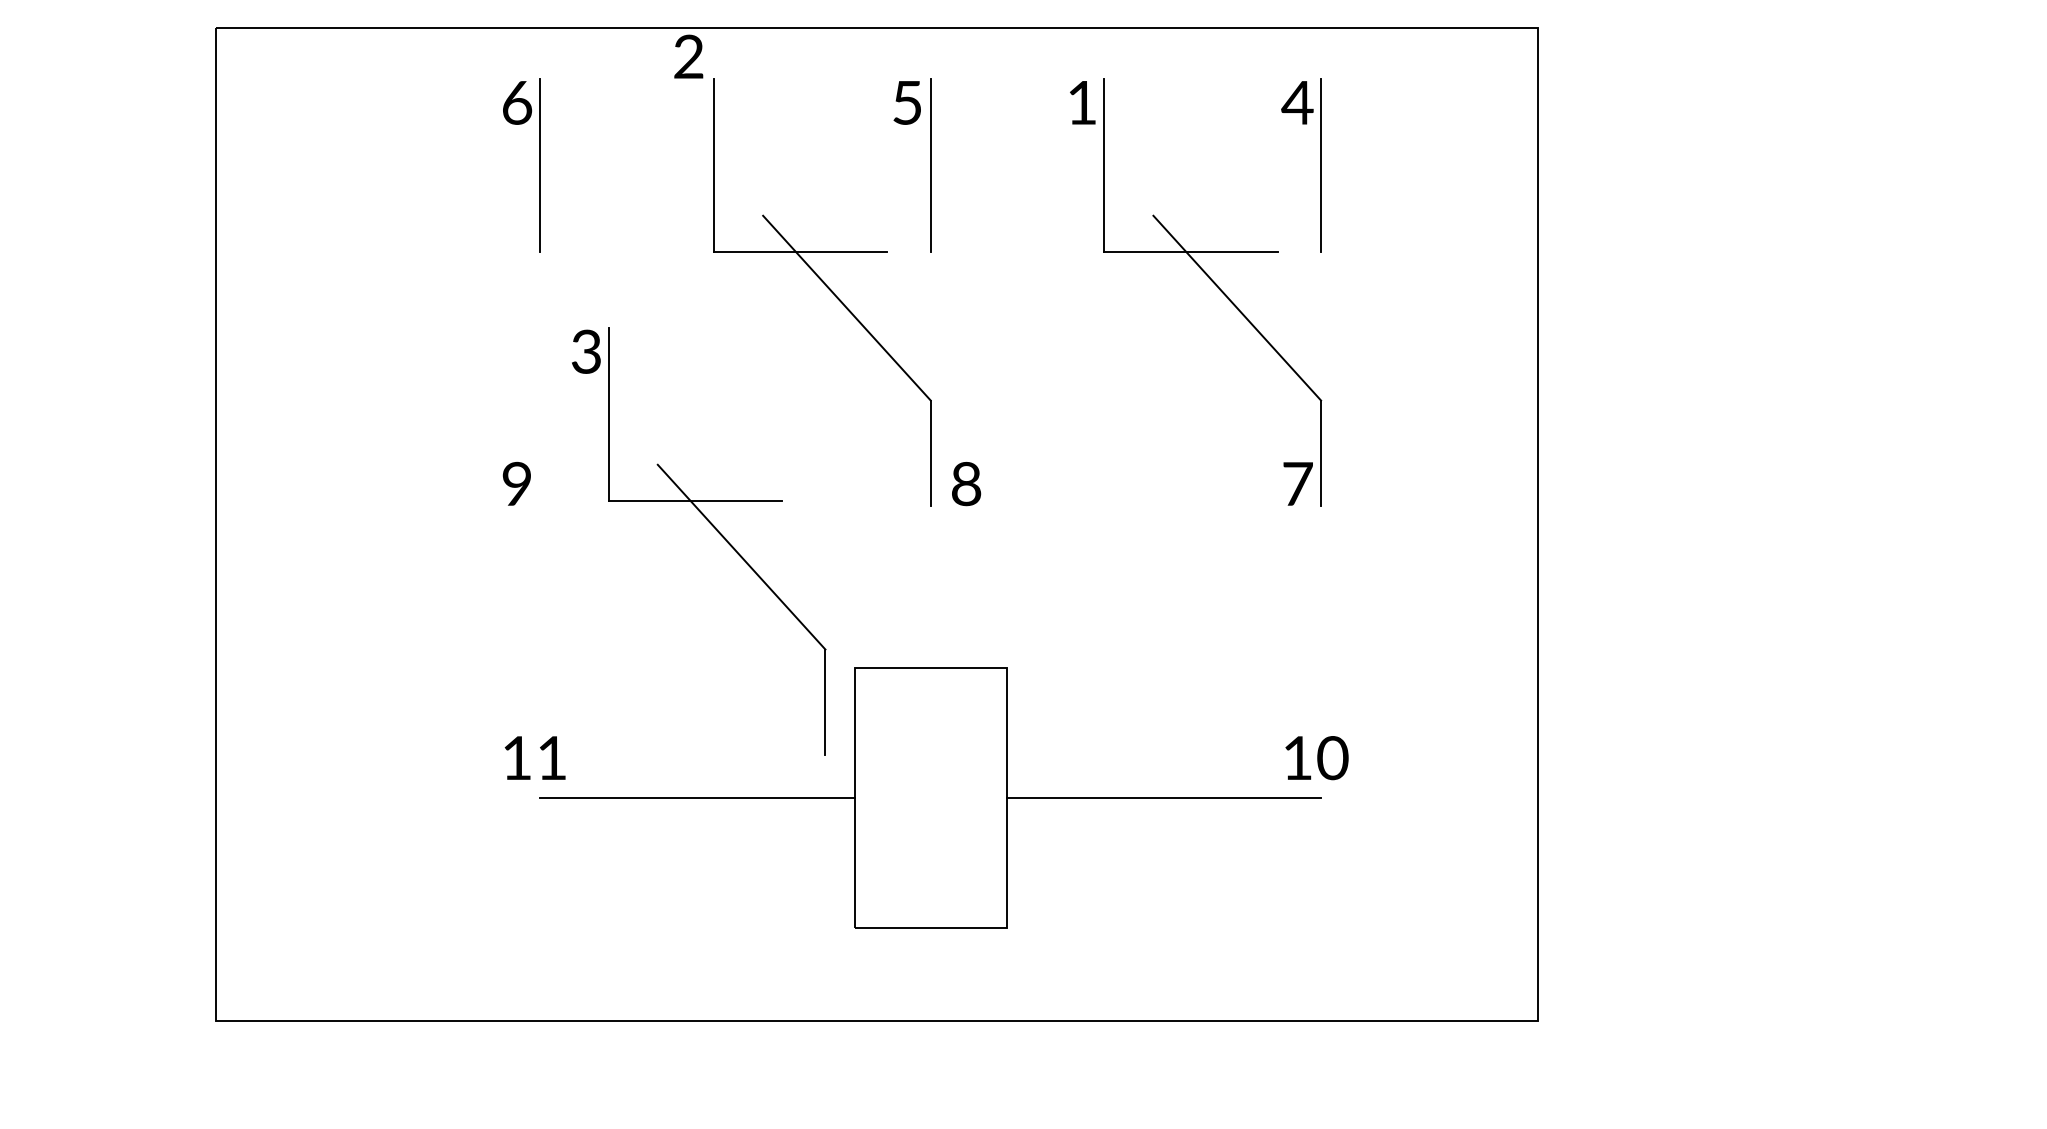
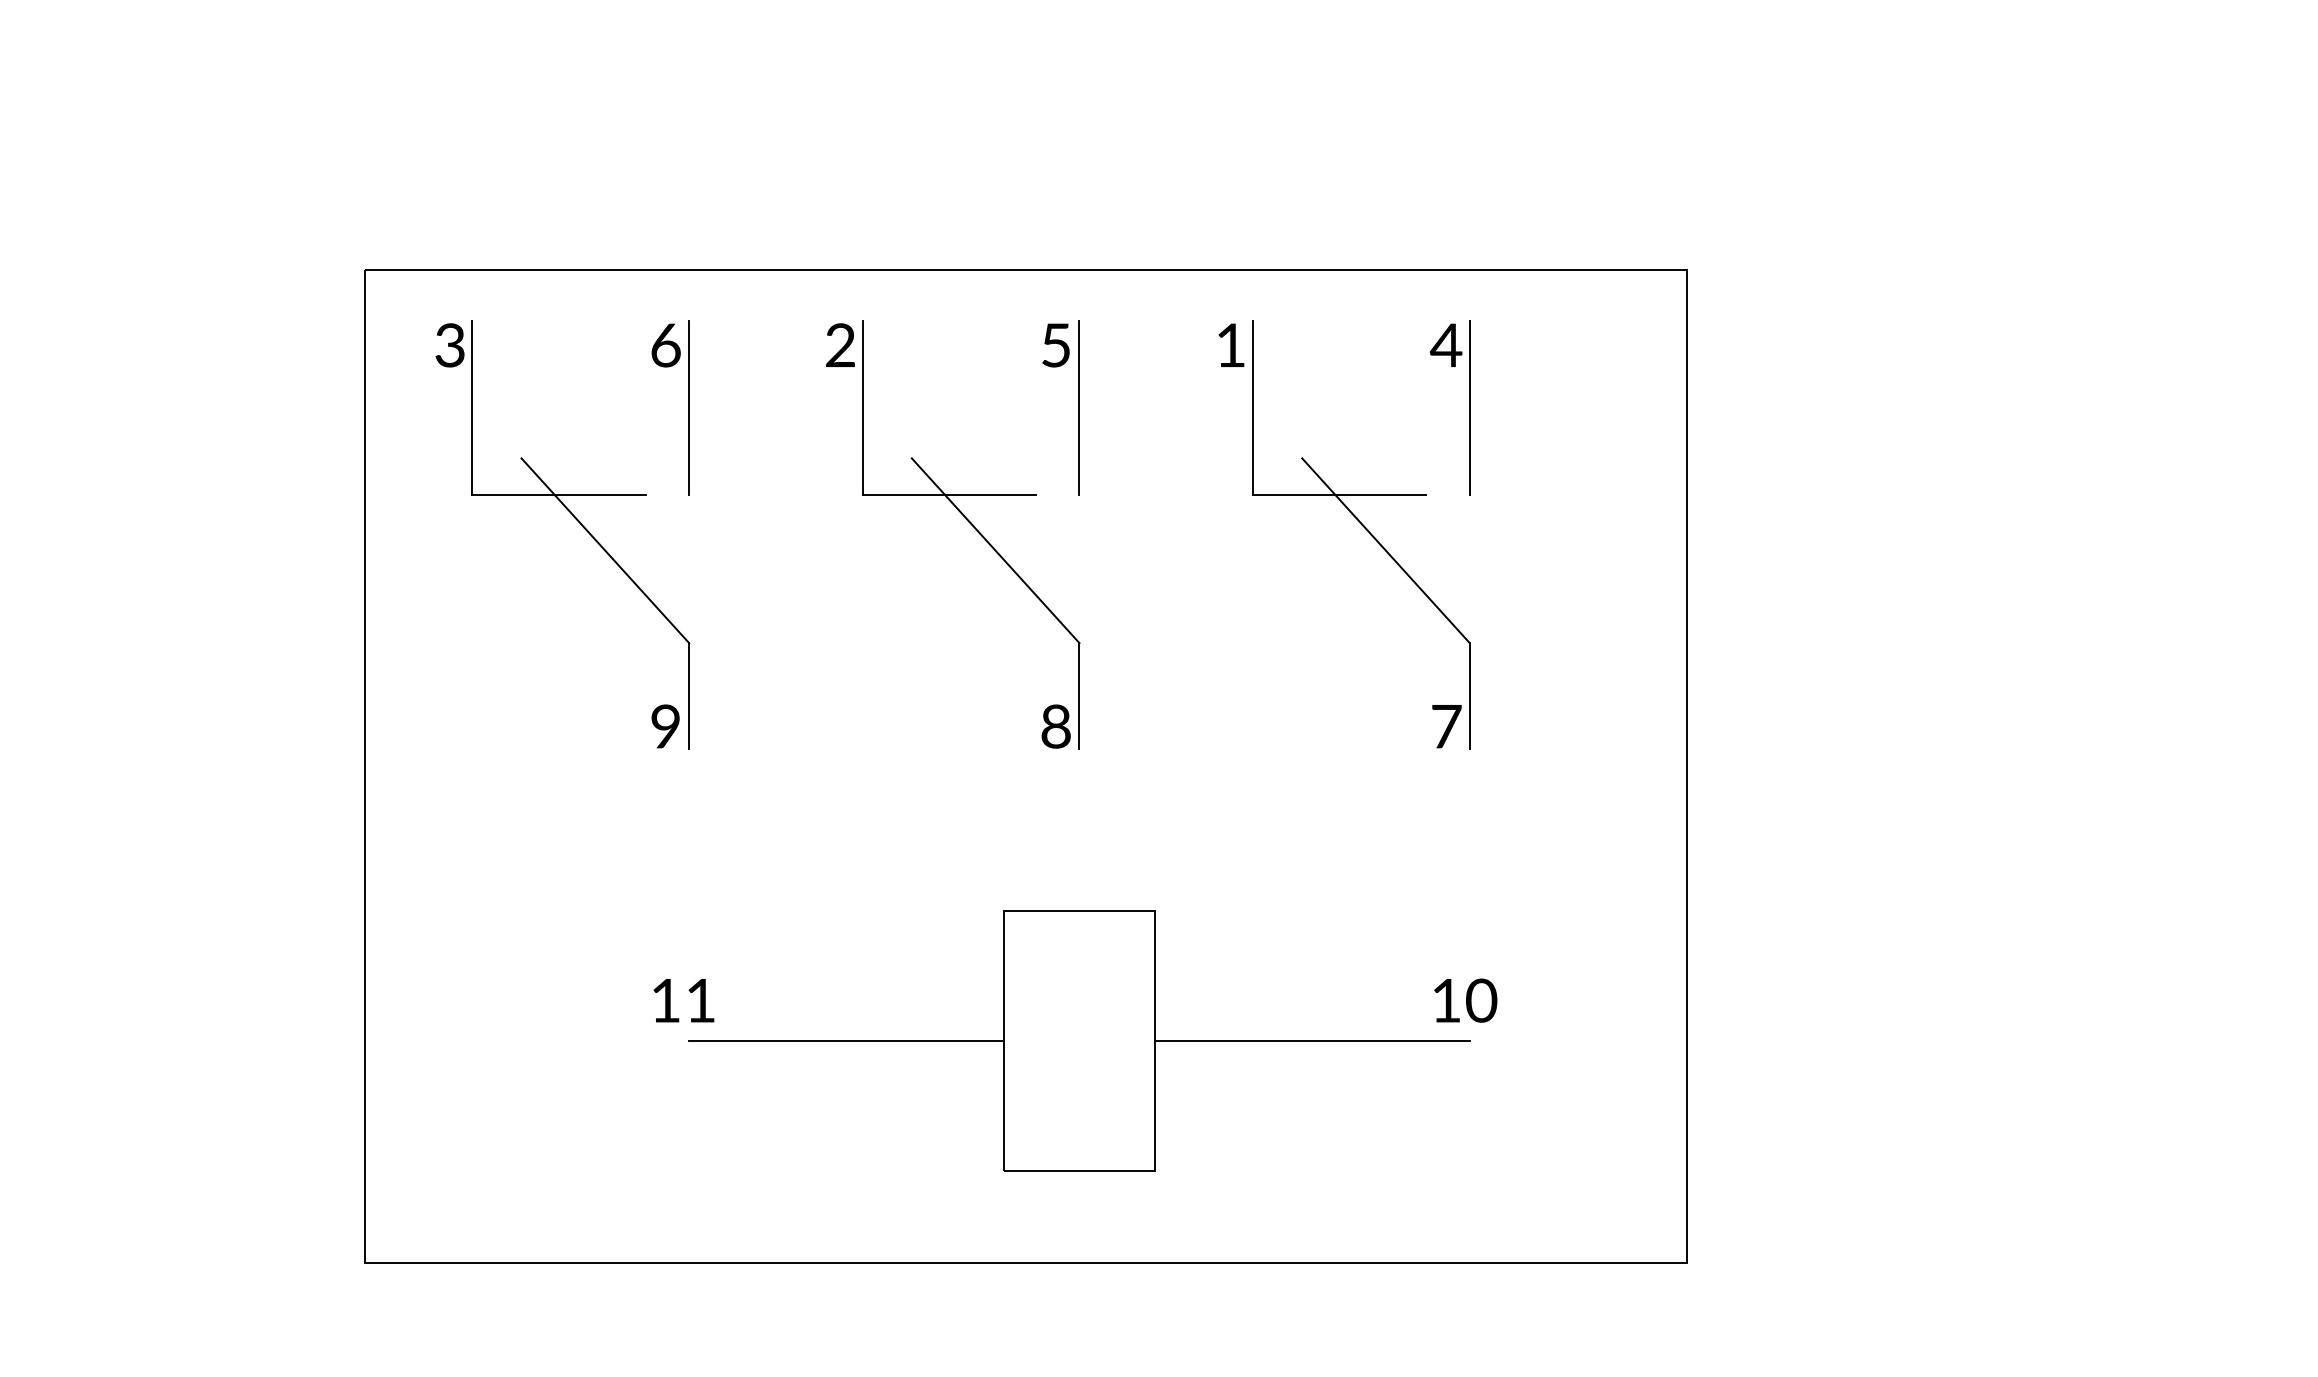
text: (688, 55) -> (840, 344), moved
text: (965, 483) -> (1055, 726), moved
part: (712, 526) -> (576, 520), moved

